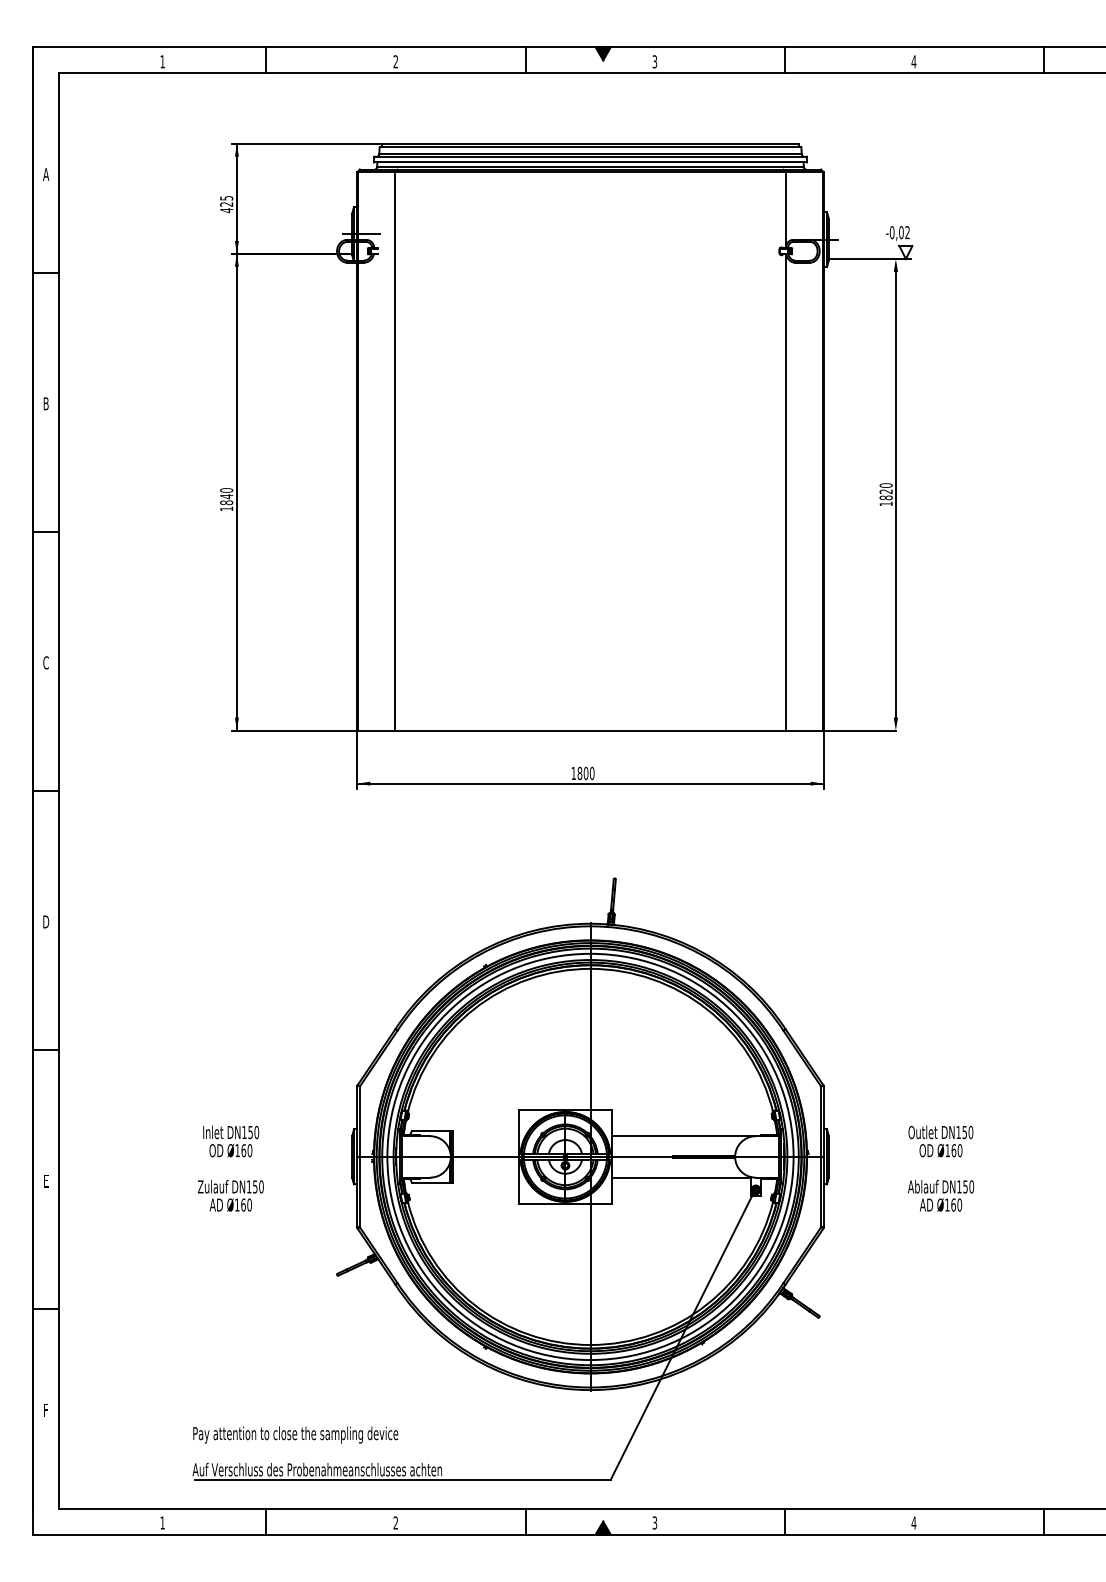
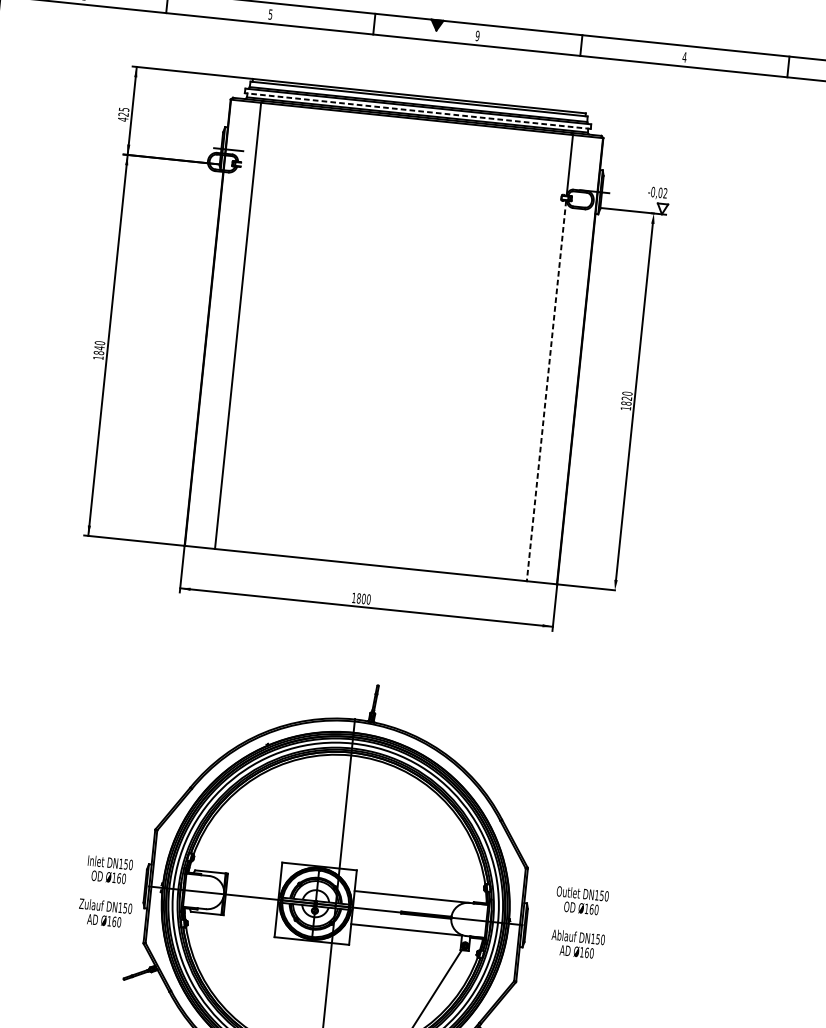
text: (395, 61) -> (270, 14), 2 -> 5
text: (654, 61) -> (477, 35), 3 -> 9
line: (590, 162) -> (417, 111), solid -> dashed
line: (785, 492) -> (546, 390), solid -> dashed
text: (230, 1168) -> (107, 891), moved
text: (941, 1168) -> (580, 922), moved

